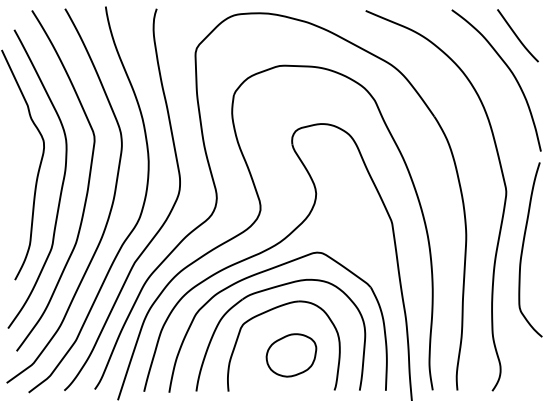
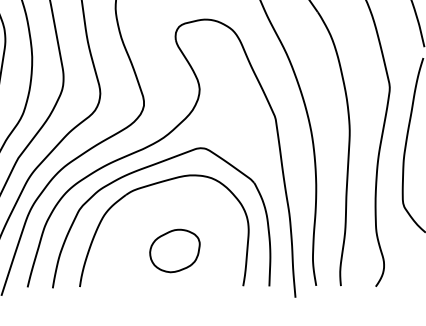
part: (267, 312) -> (150, 208), removed

